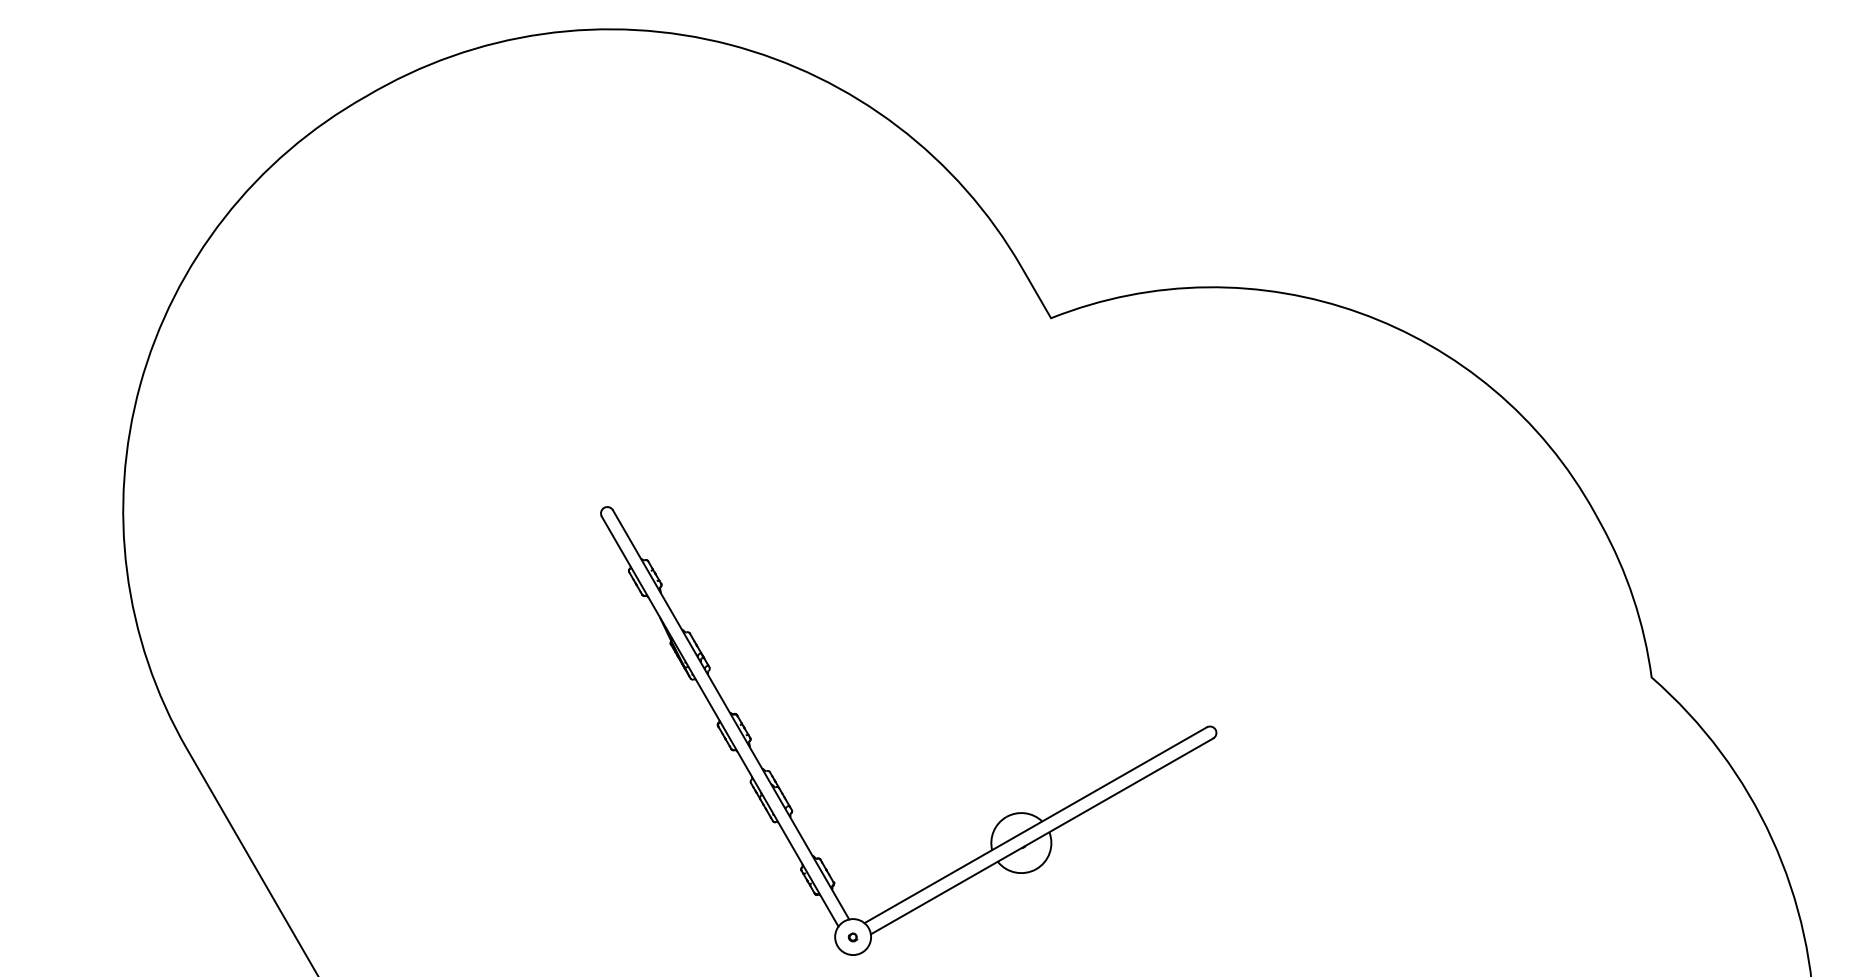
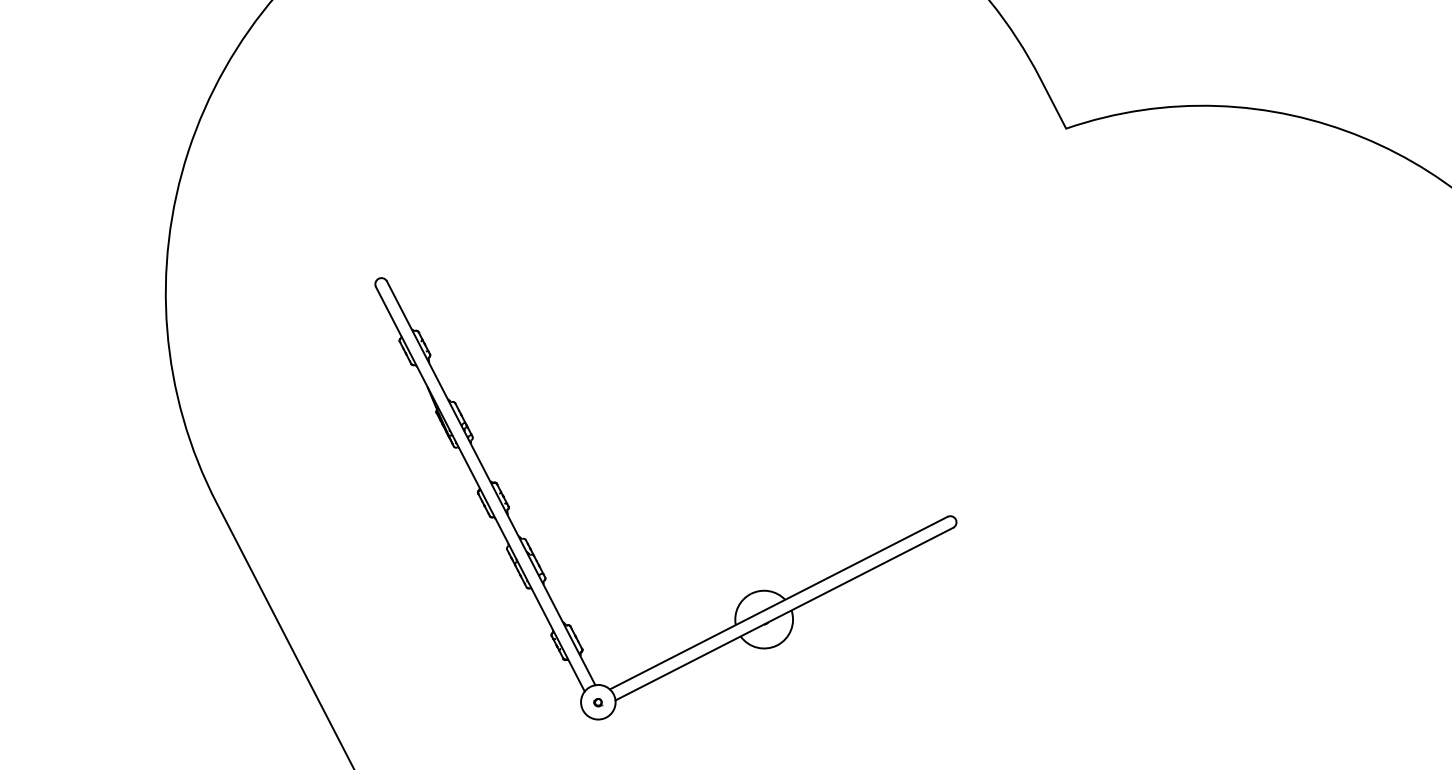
part: (999, 821) -> (744, 597), moved

